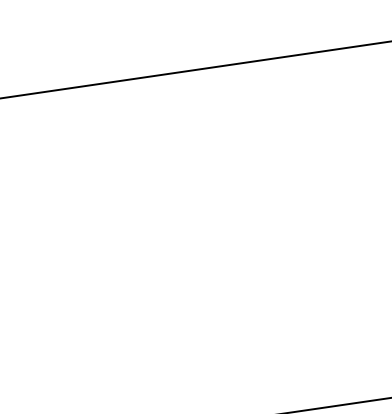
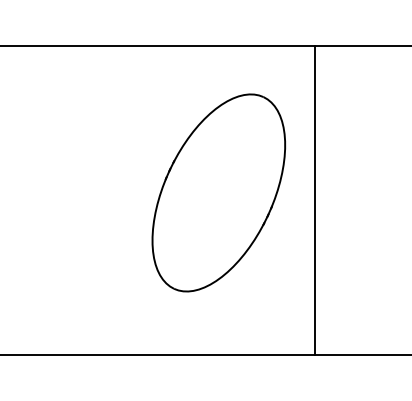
line: (348, 225) -> (315, 200), added
part: (237, 232) -> (218, 192), added

